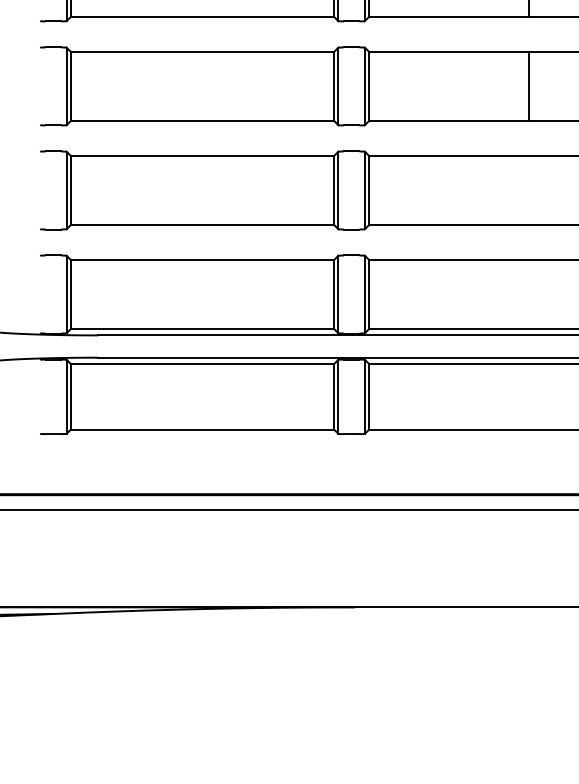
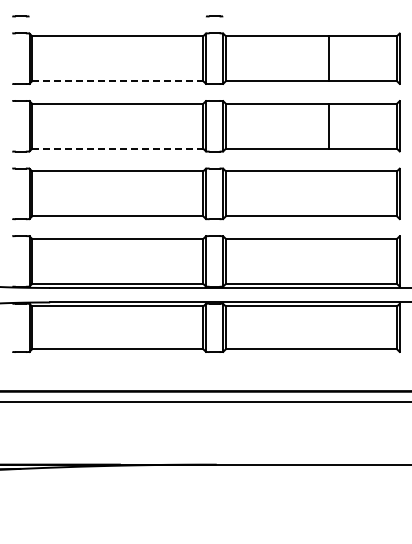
line: (202, 17) -> (117, 81), solid -> dashed
line: (202, 120) -> (117, 148), solid -> dashed

